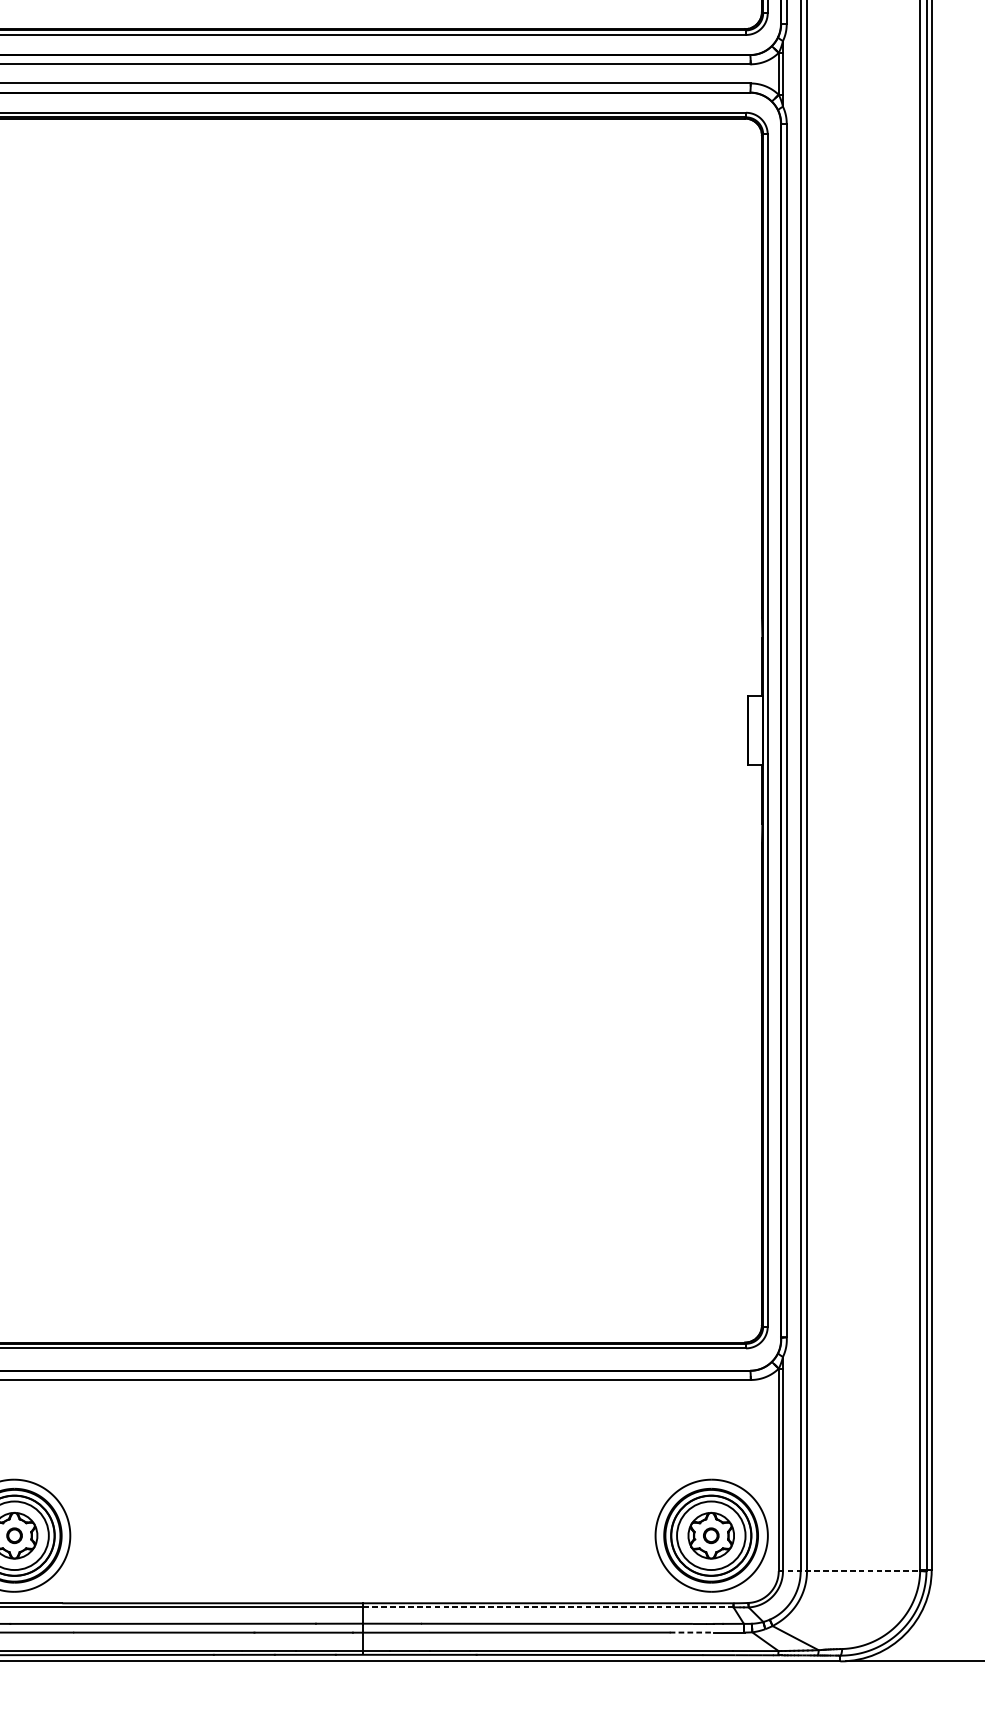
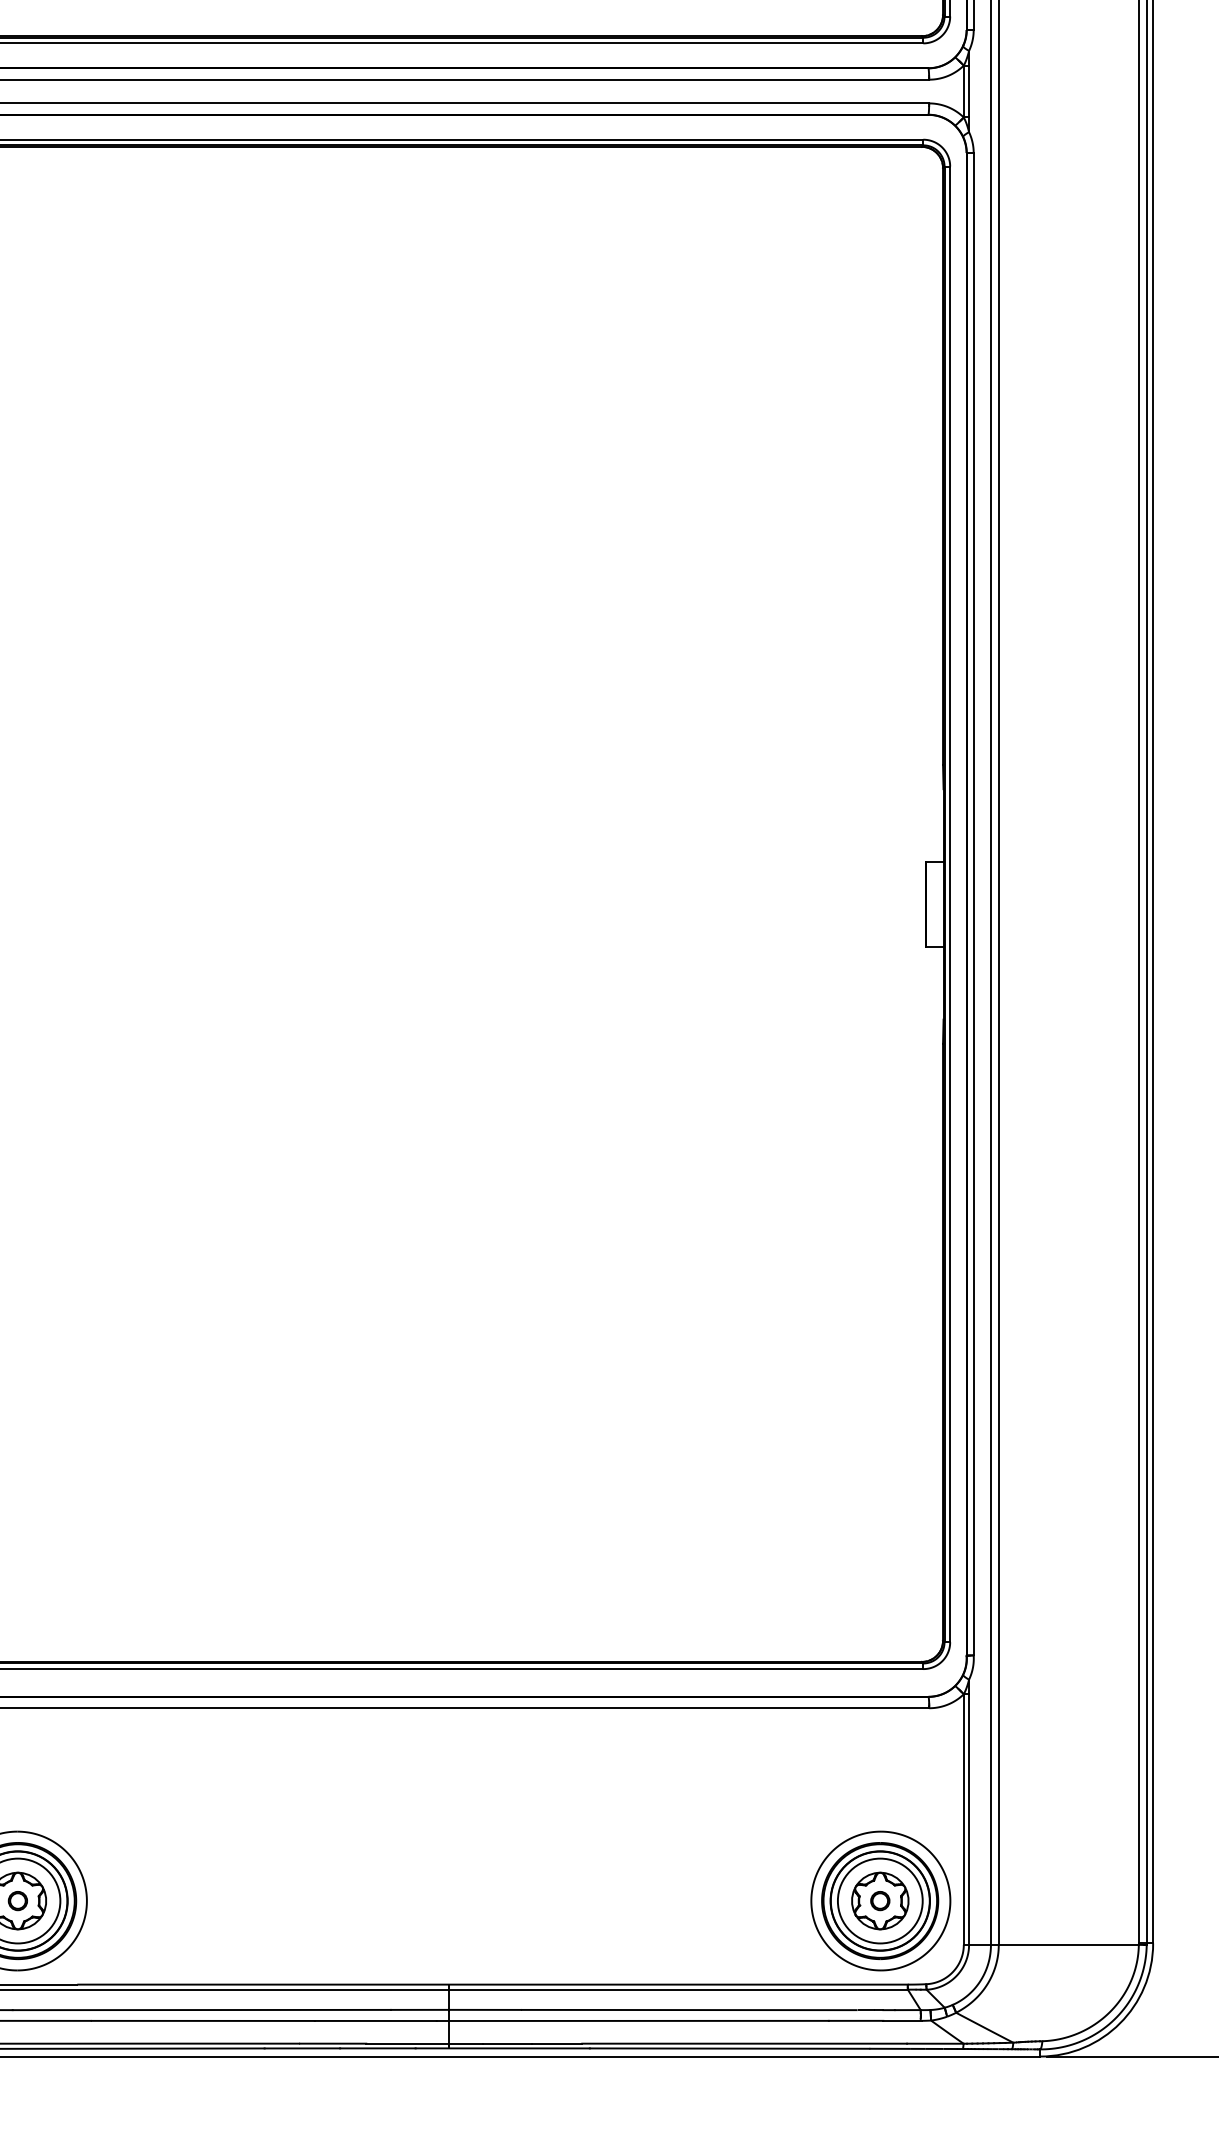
line: (849, 1570) -> (1051, 1944), dashed -> solid
line: (548, 1607) -> (678, 1989), dashed -> solid
line: (692, 1632) -> (856, 2020), dashed -> solid

